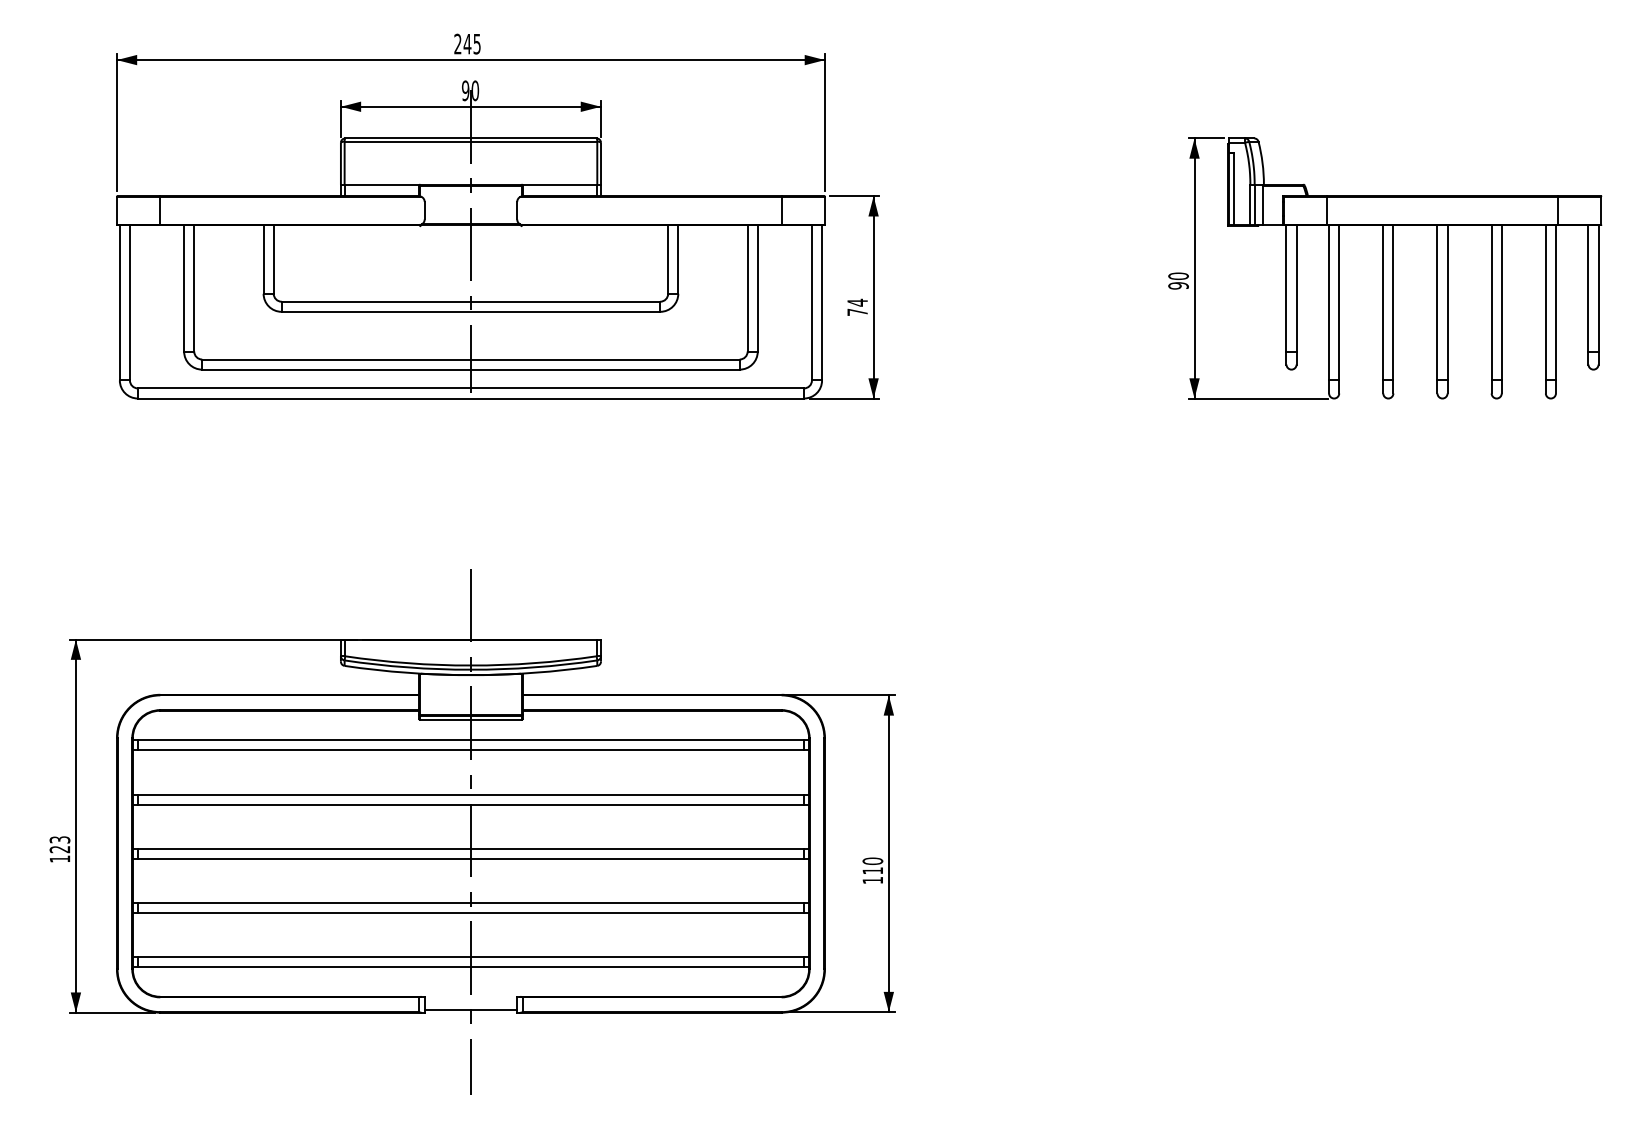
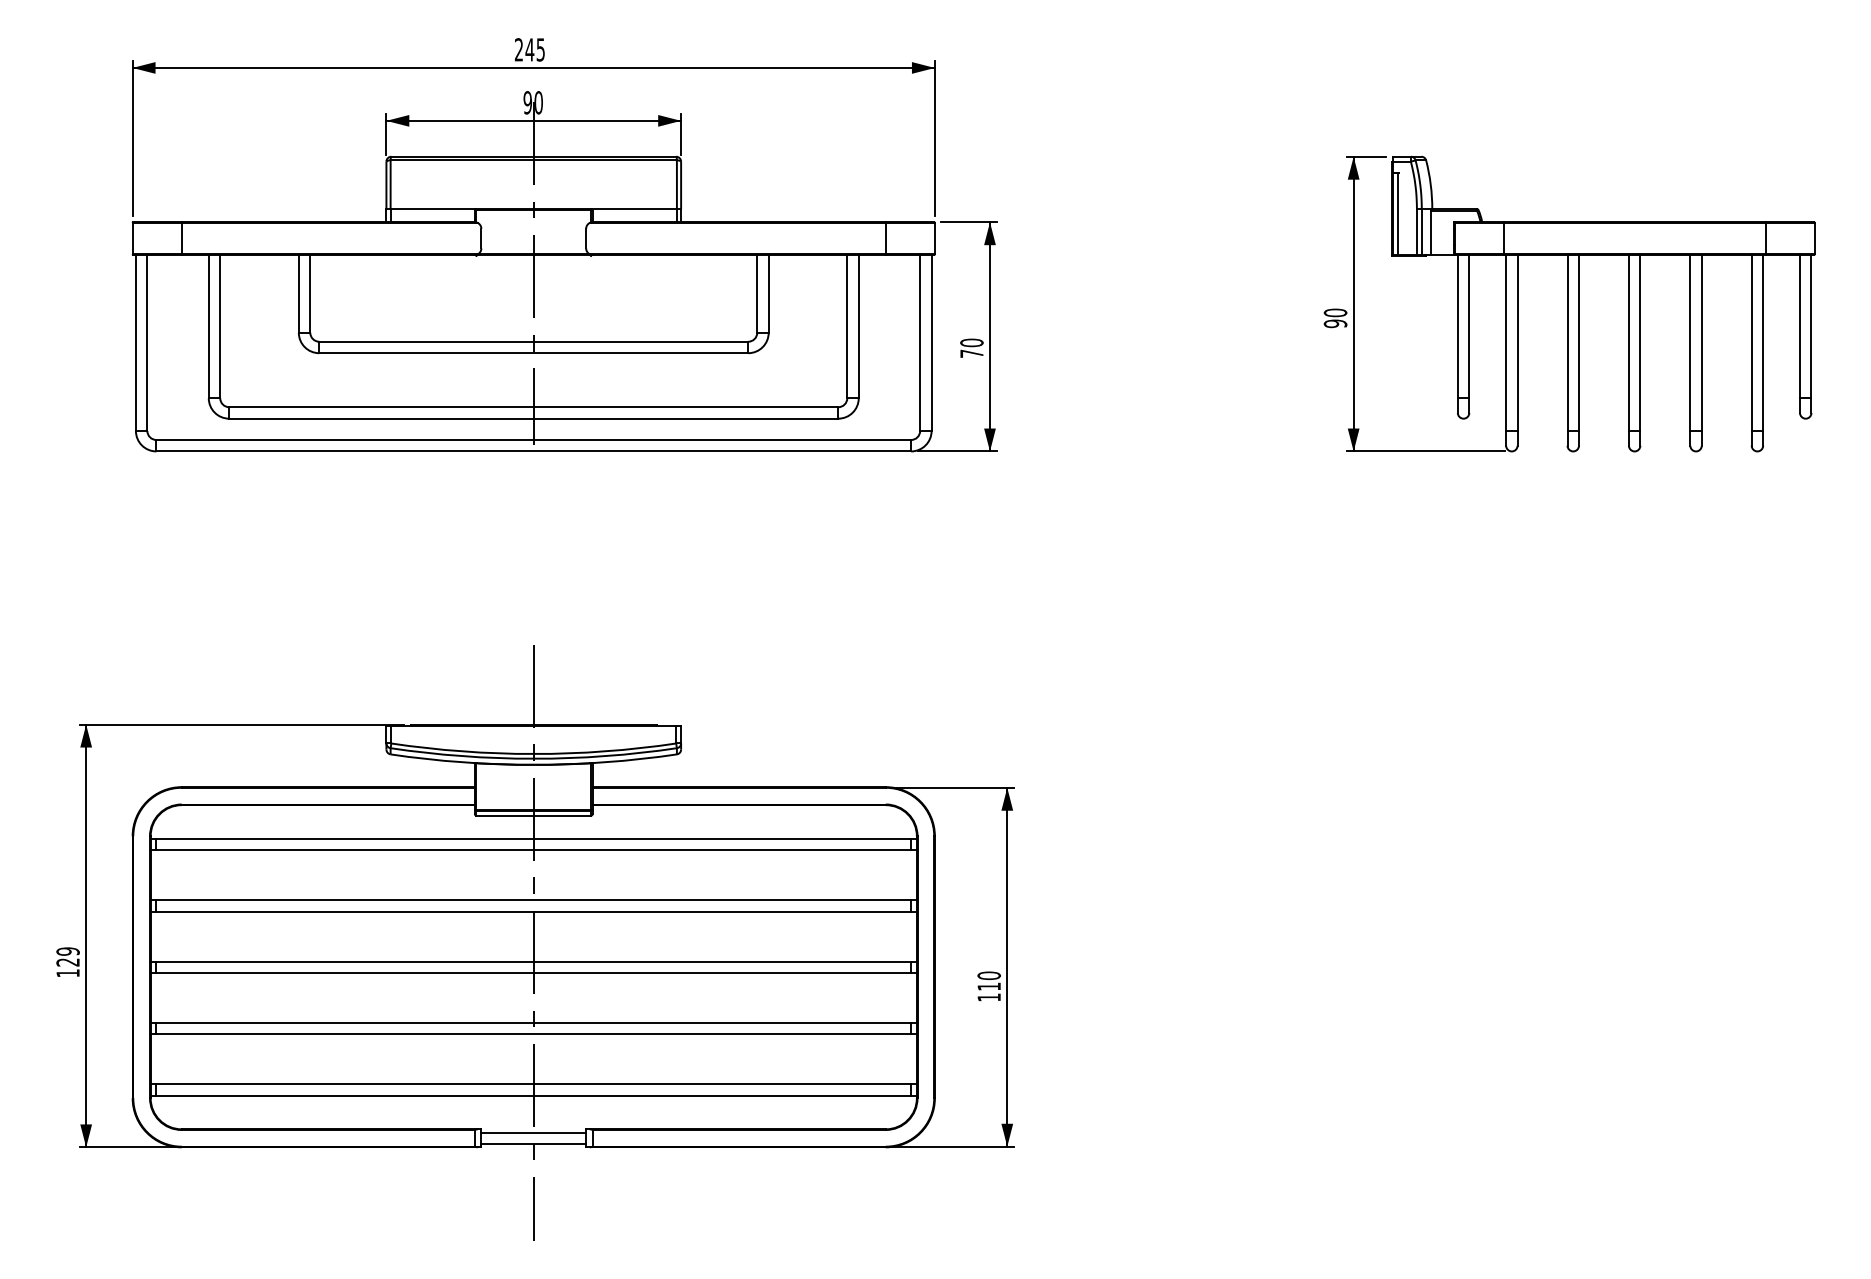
text: (857, 302) -> (971, 342), 74 -> 70
text: (59, 839) -> (67, 951), 123 -> 129
line: (470, 999) -> (533, 1132), added

